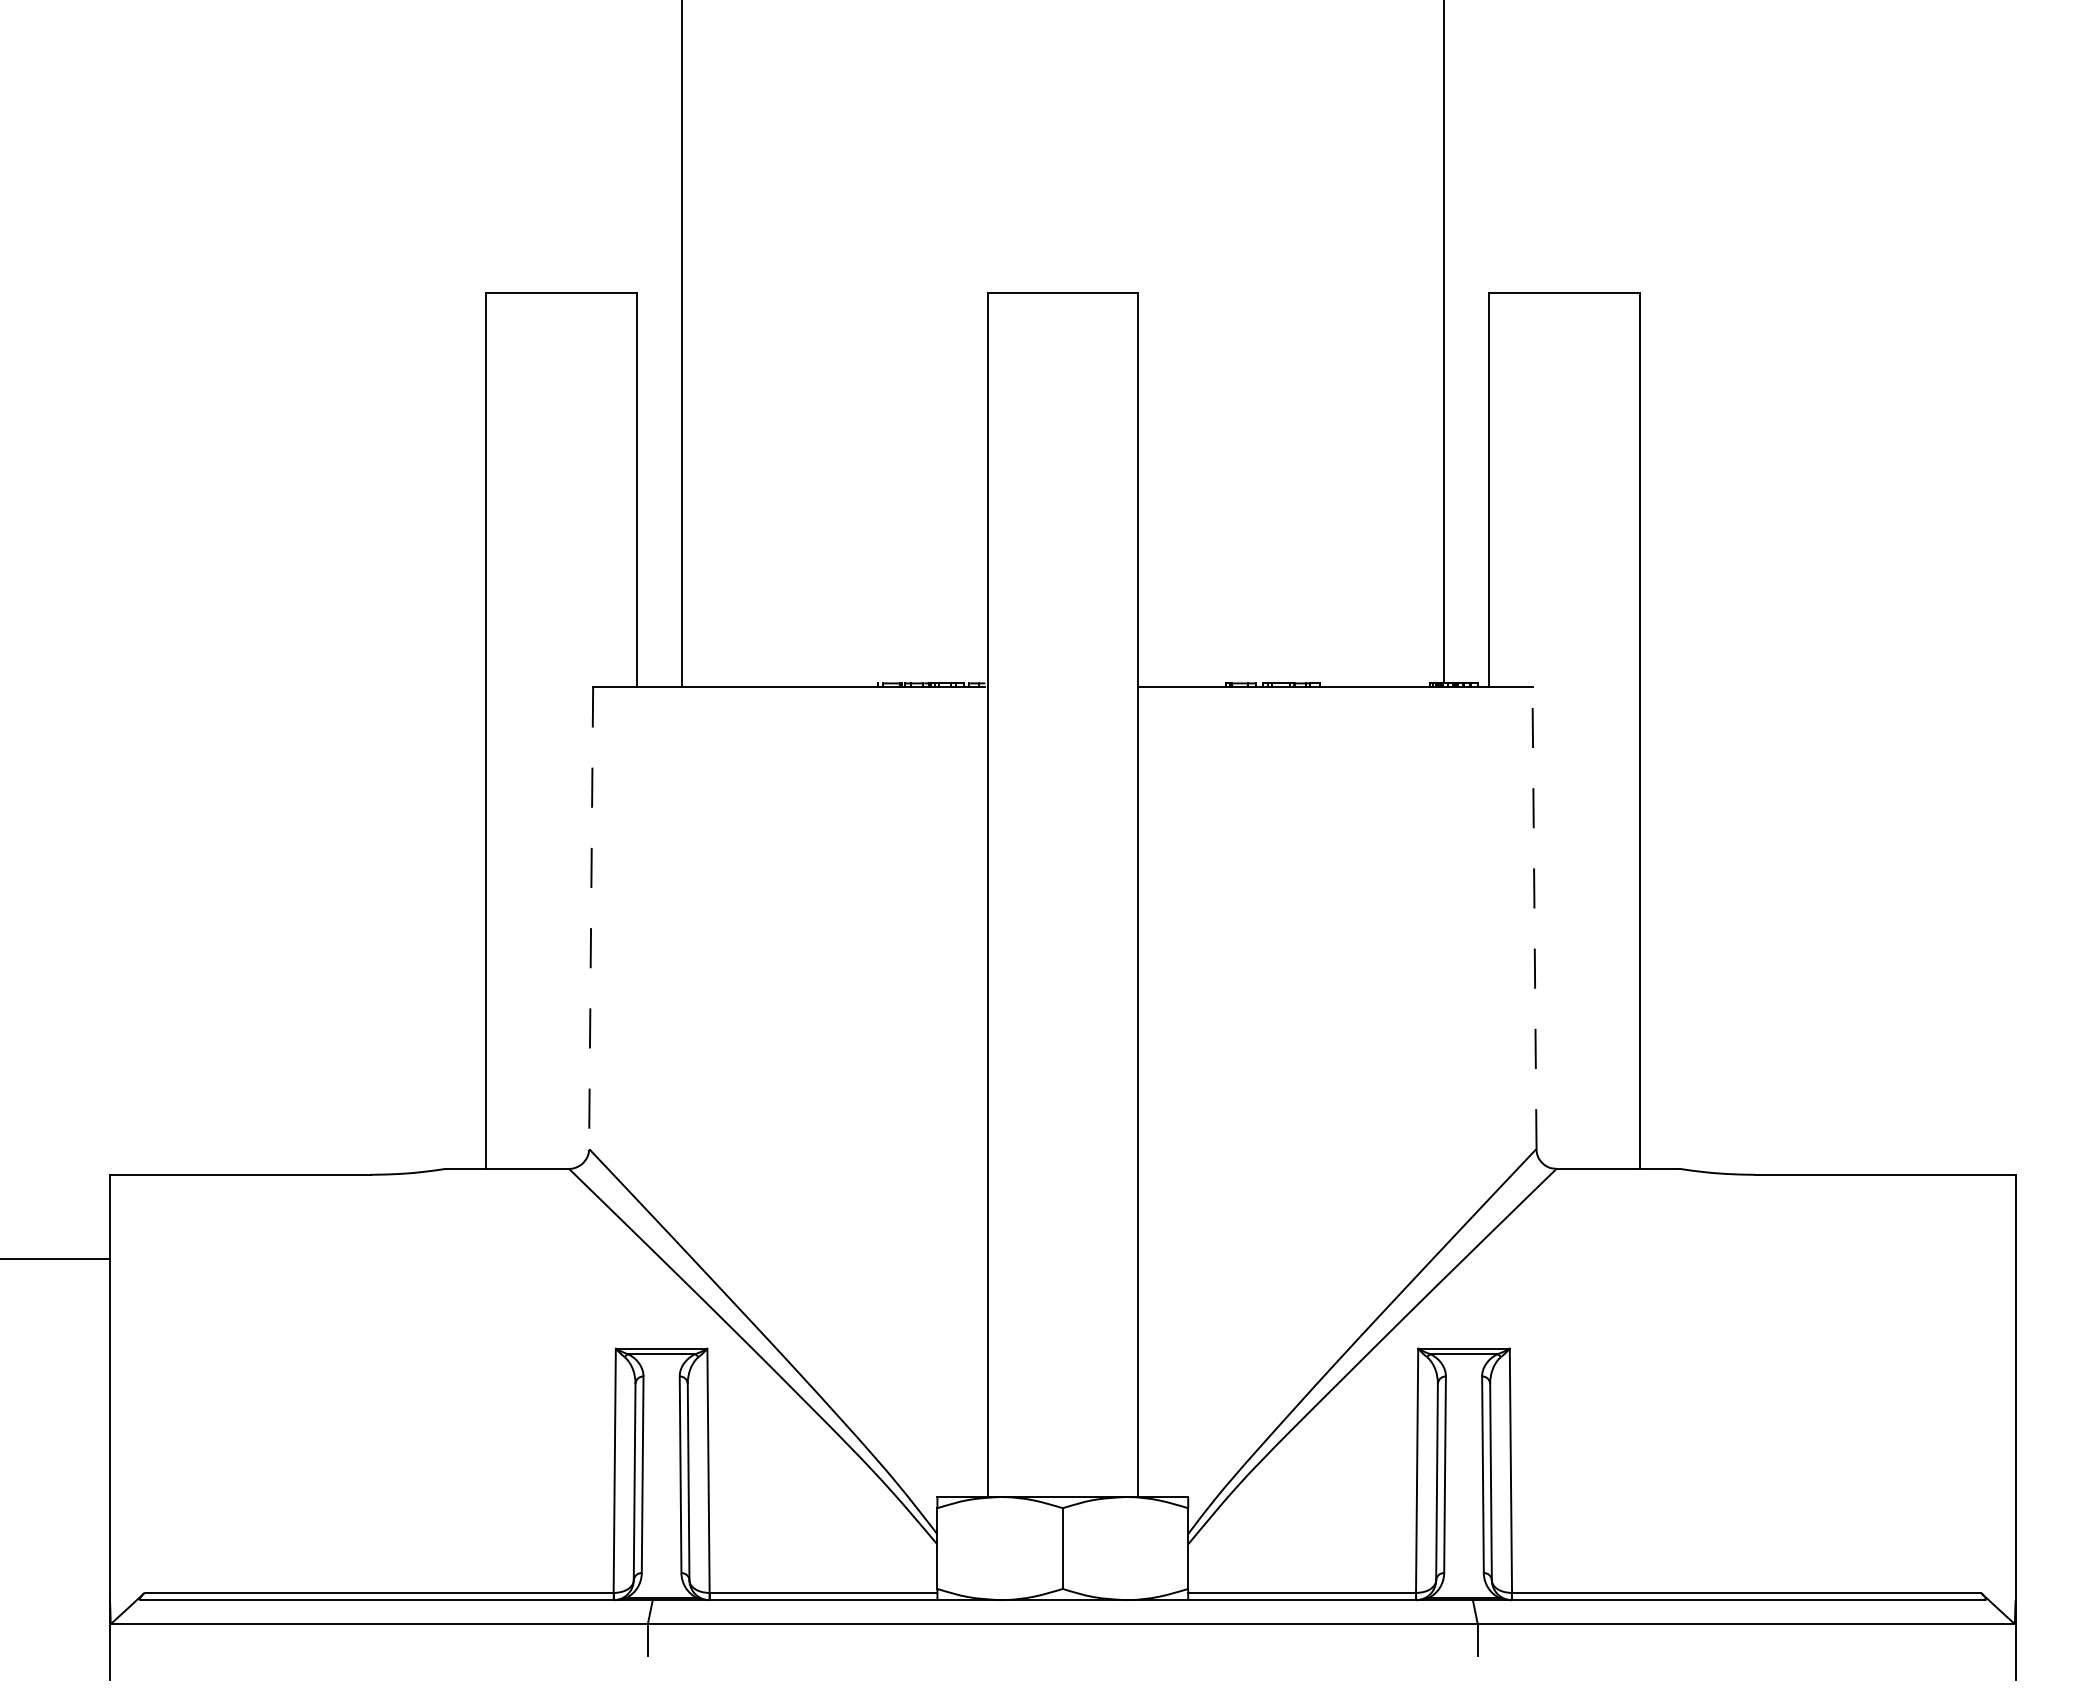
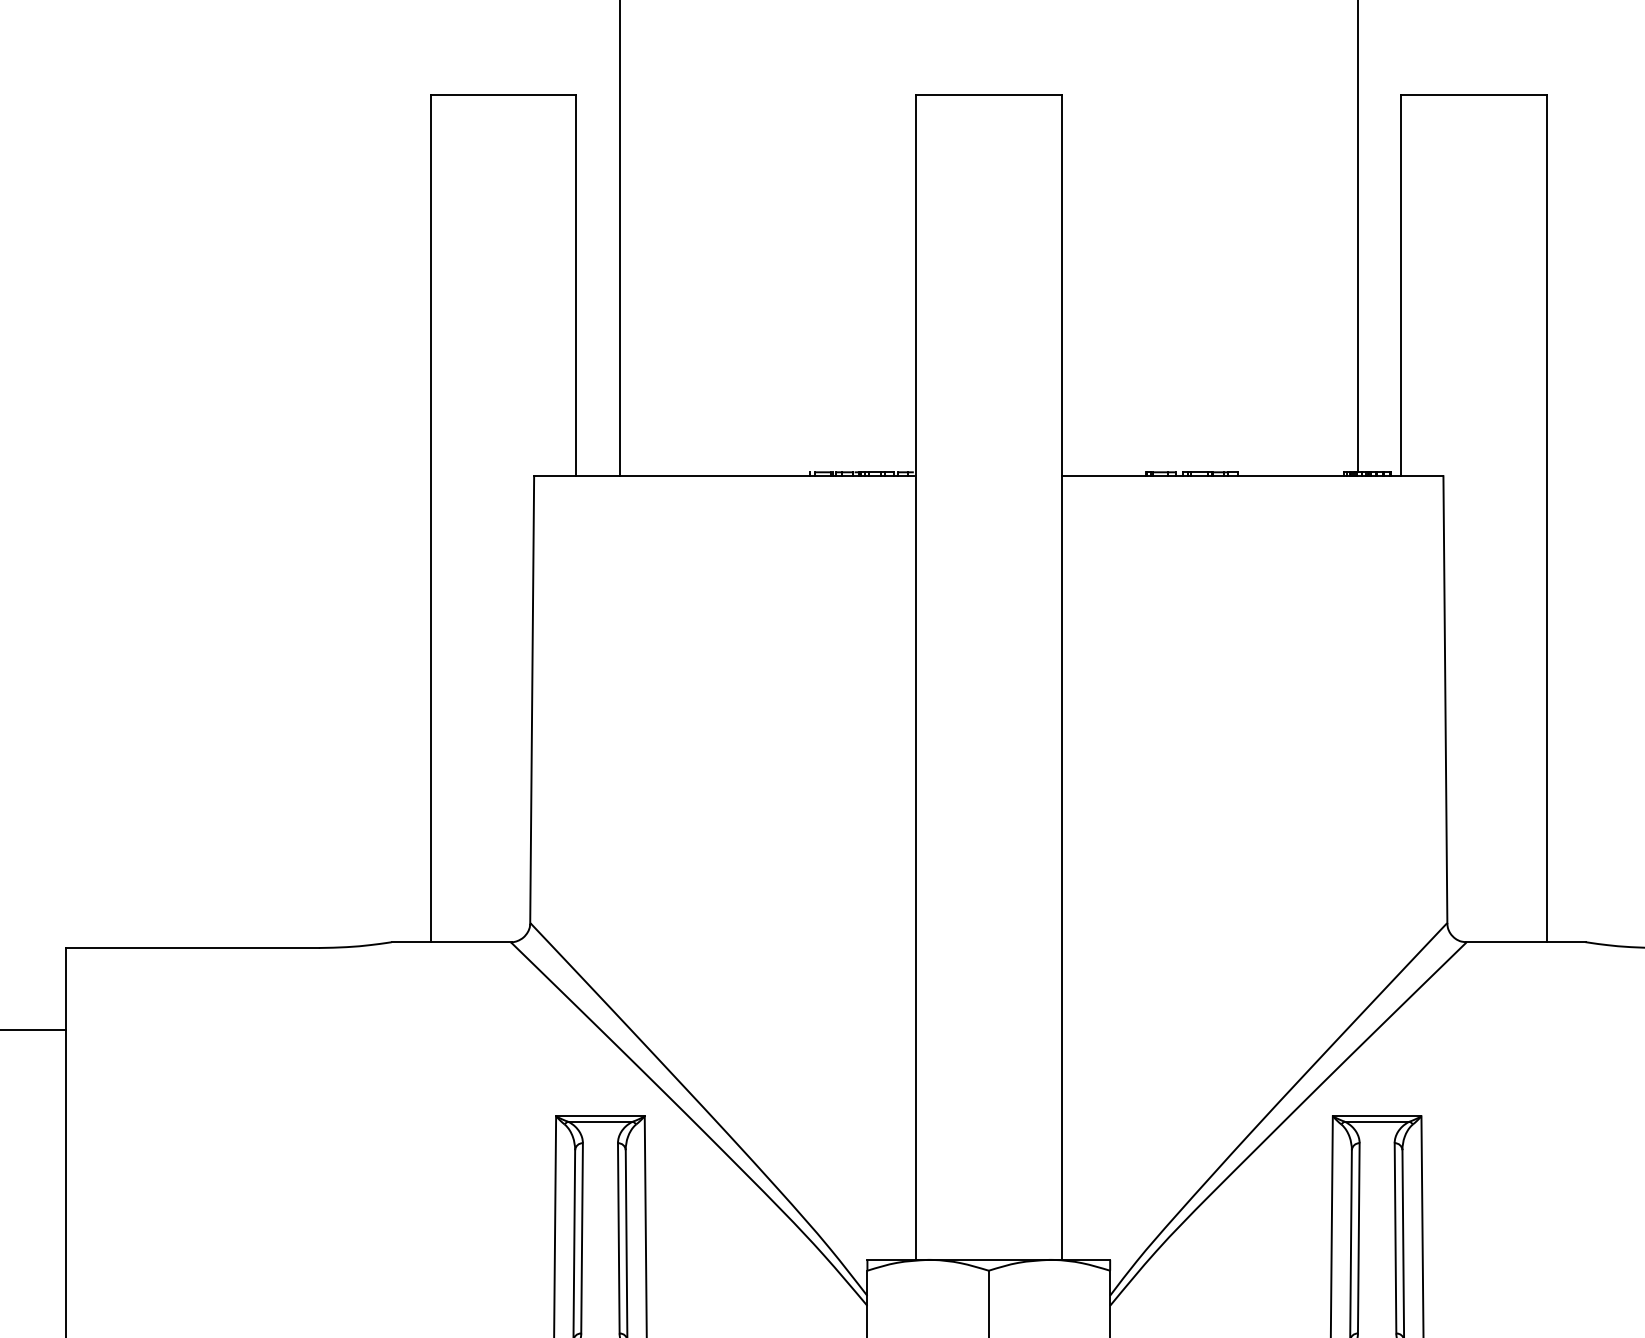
line: (1534, 918) -> (1445, 699), dashed -> solid
line: (591, 919) -> (532, 700), dashed -> solid

